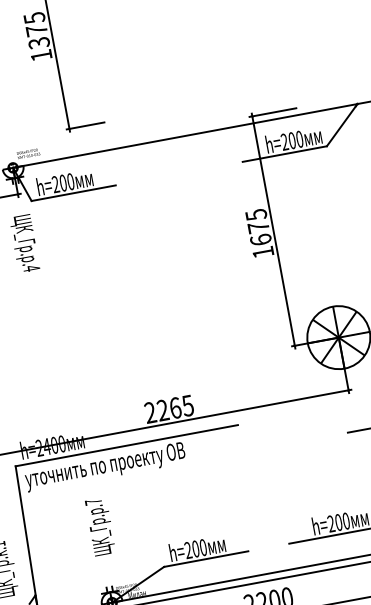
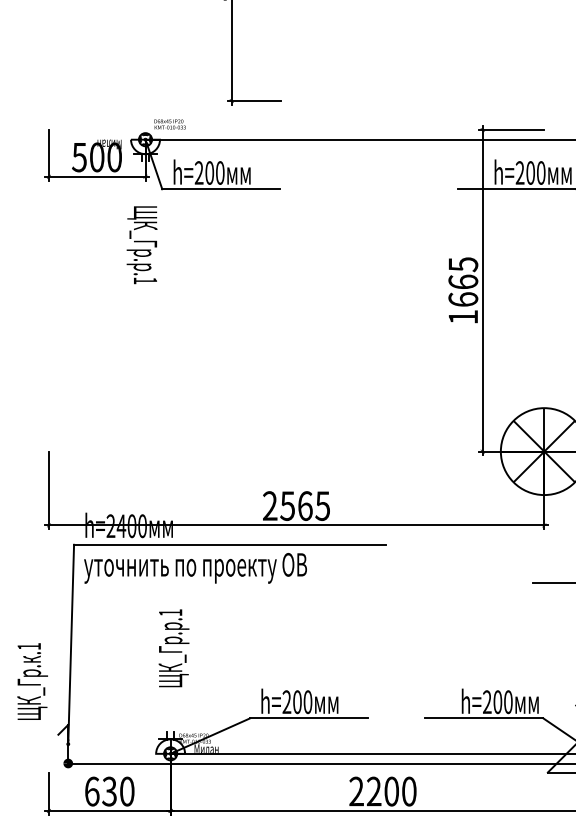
text: (258, 226) -> (463, 281), 1675 -> 1665
text: (31, 268) -> (145, 280), .4 -> .1
text: (162, 410) -> (287, 505), 2265 -> 2565
text: (93, 501) -> (170, 612), .7 -> .1

